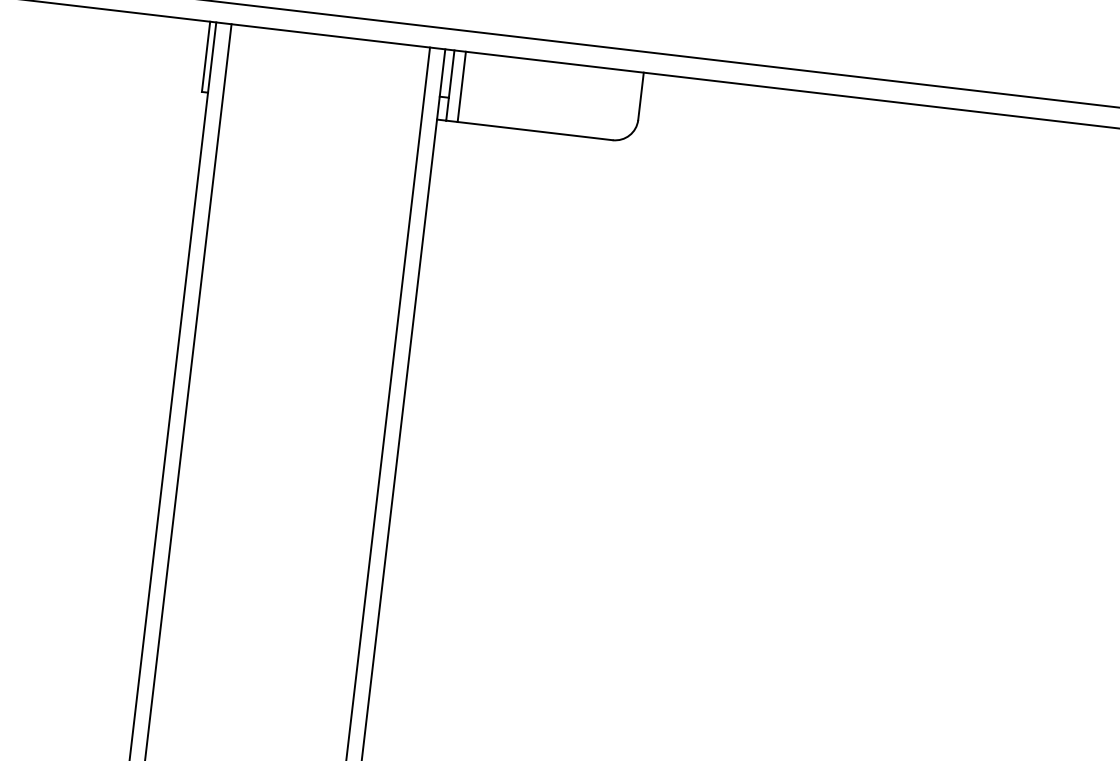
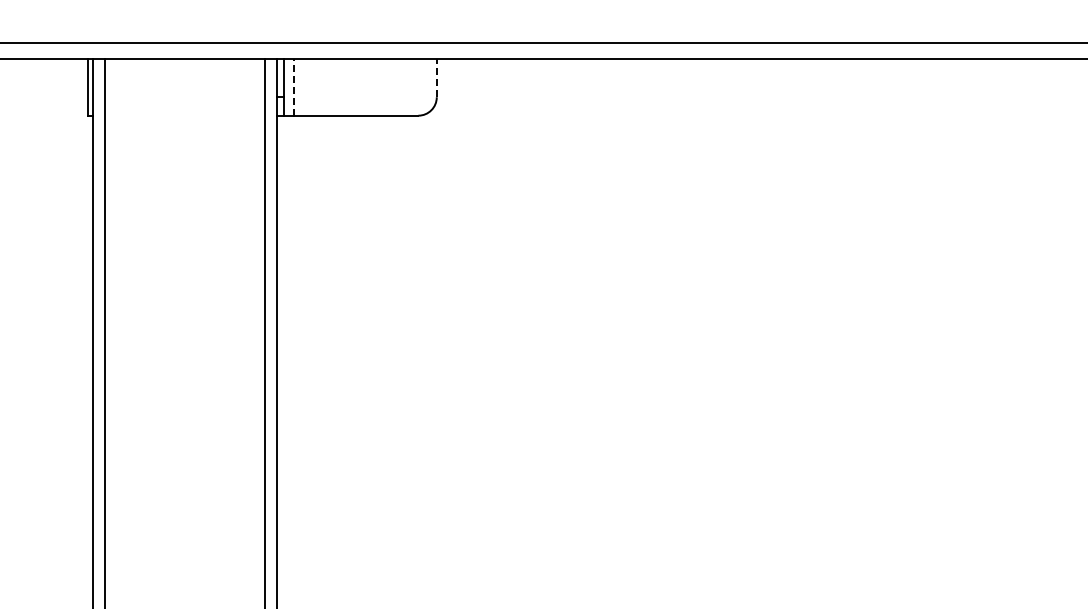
line: (461, 85) -> (293, 86), solid -> dashed
line: (640, 95) -> (436, 77), solid -> dashed

